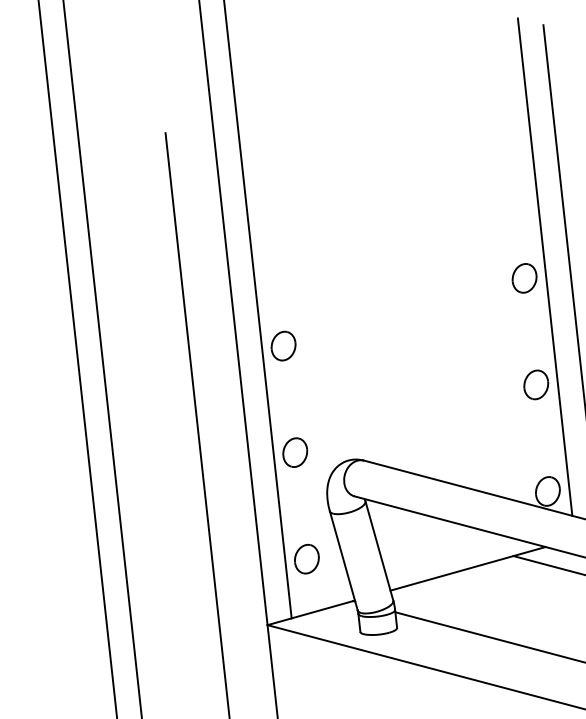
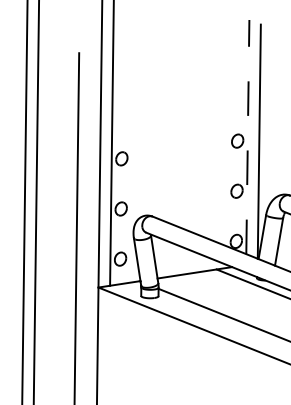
line: (544, 266) -> (247, 136), solid -> dashed

